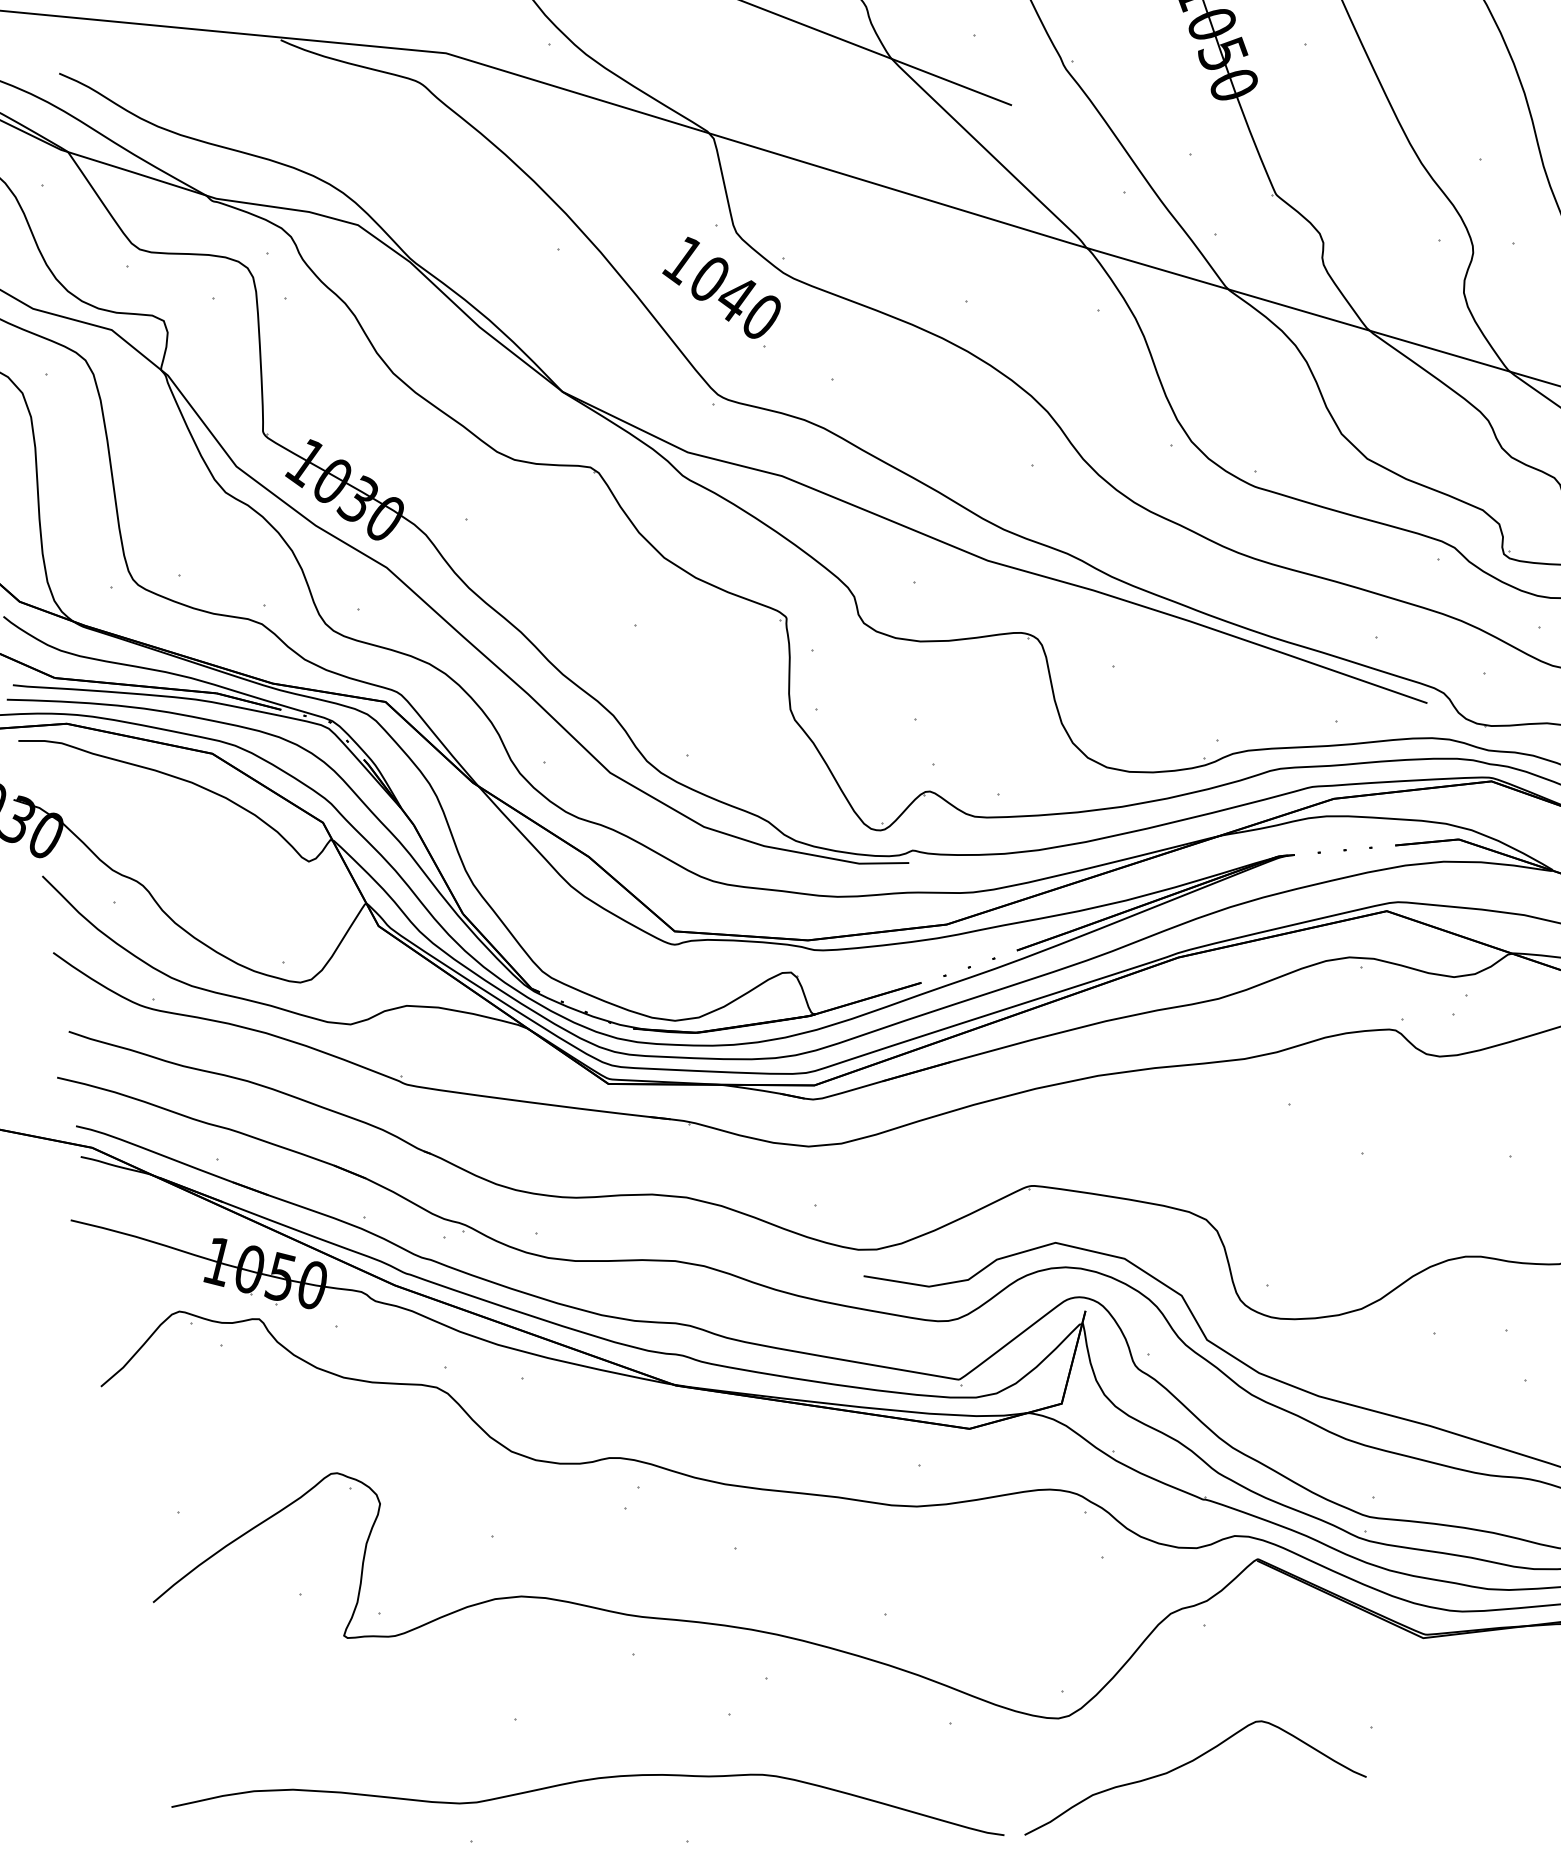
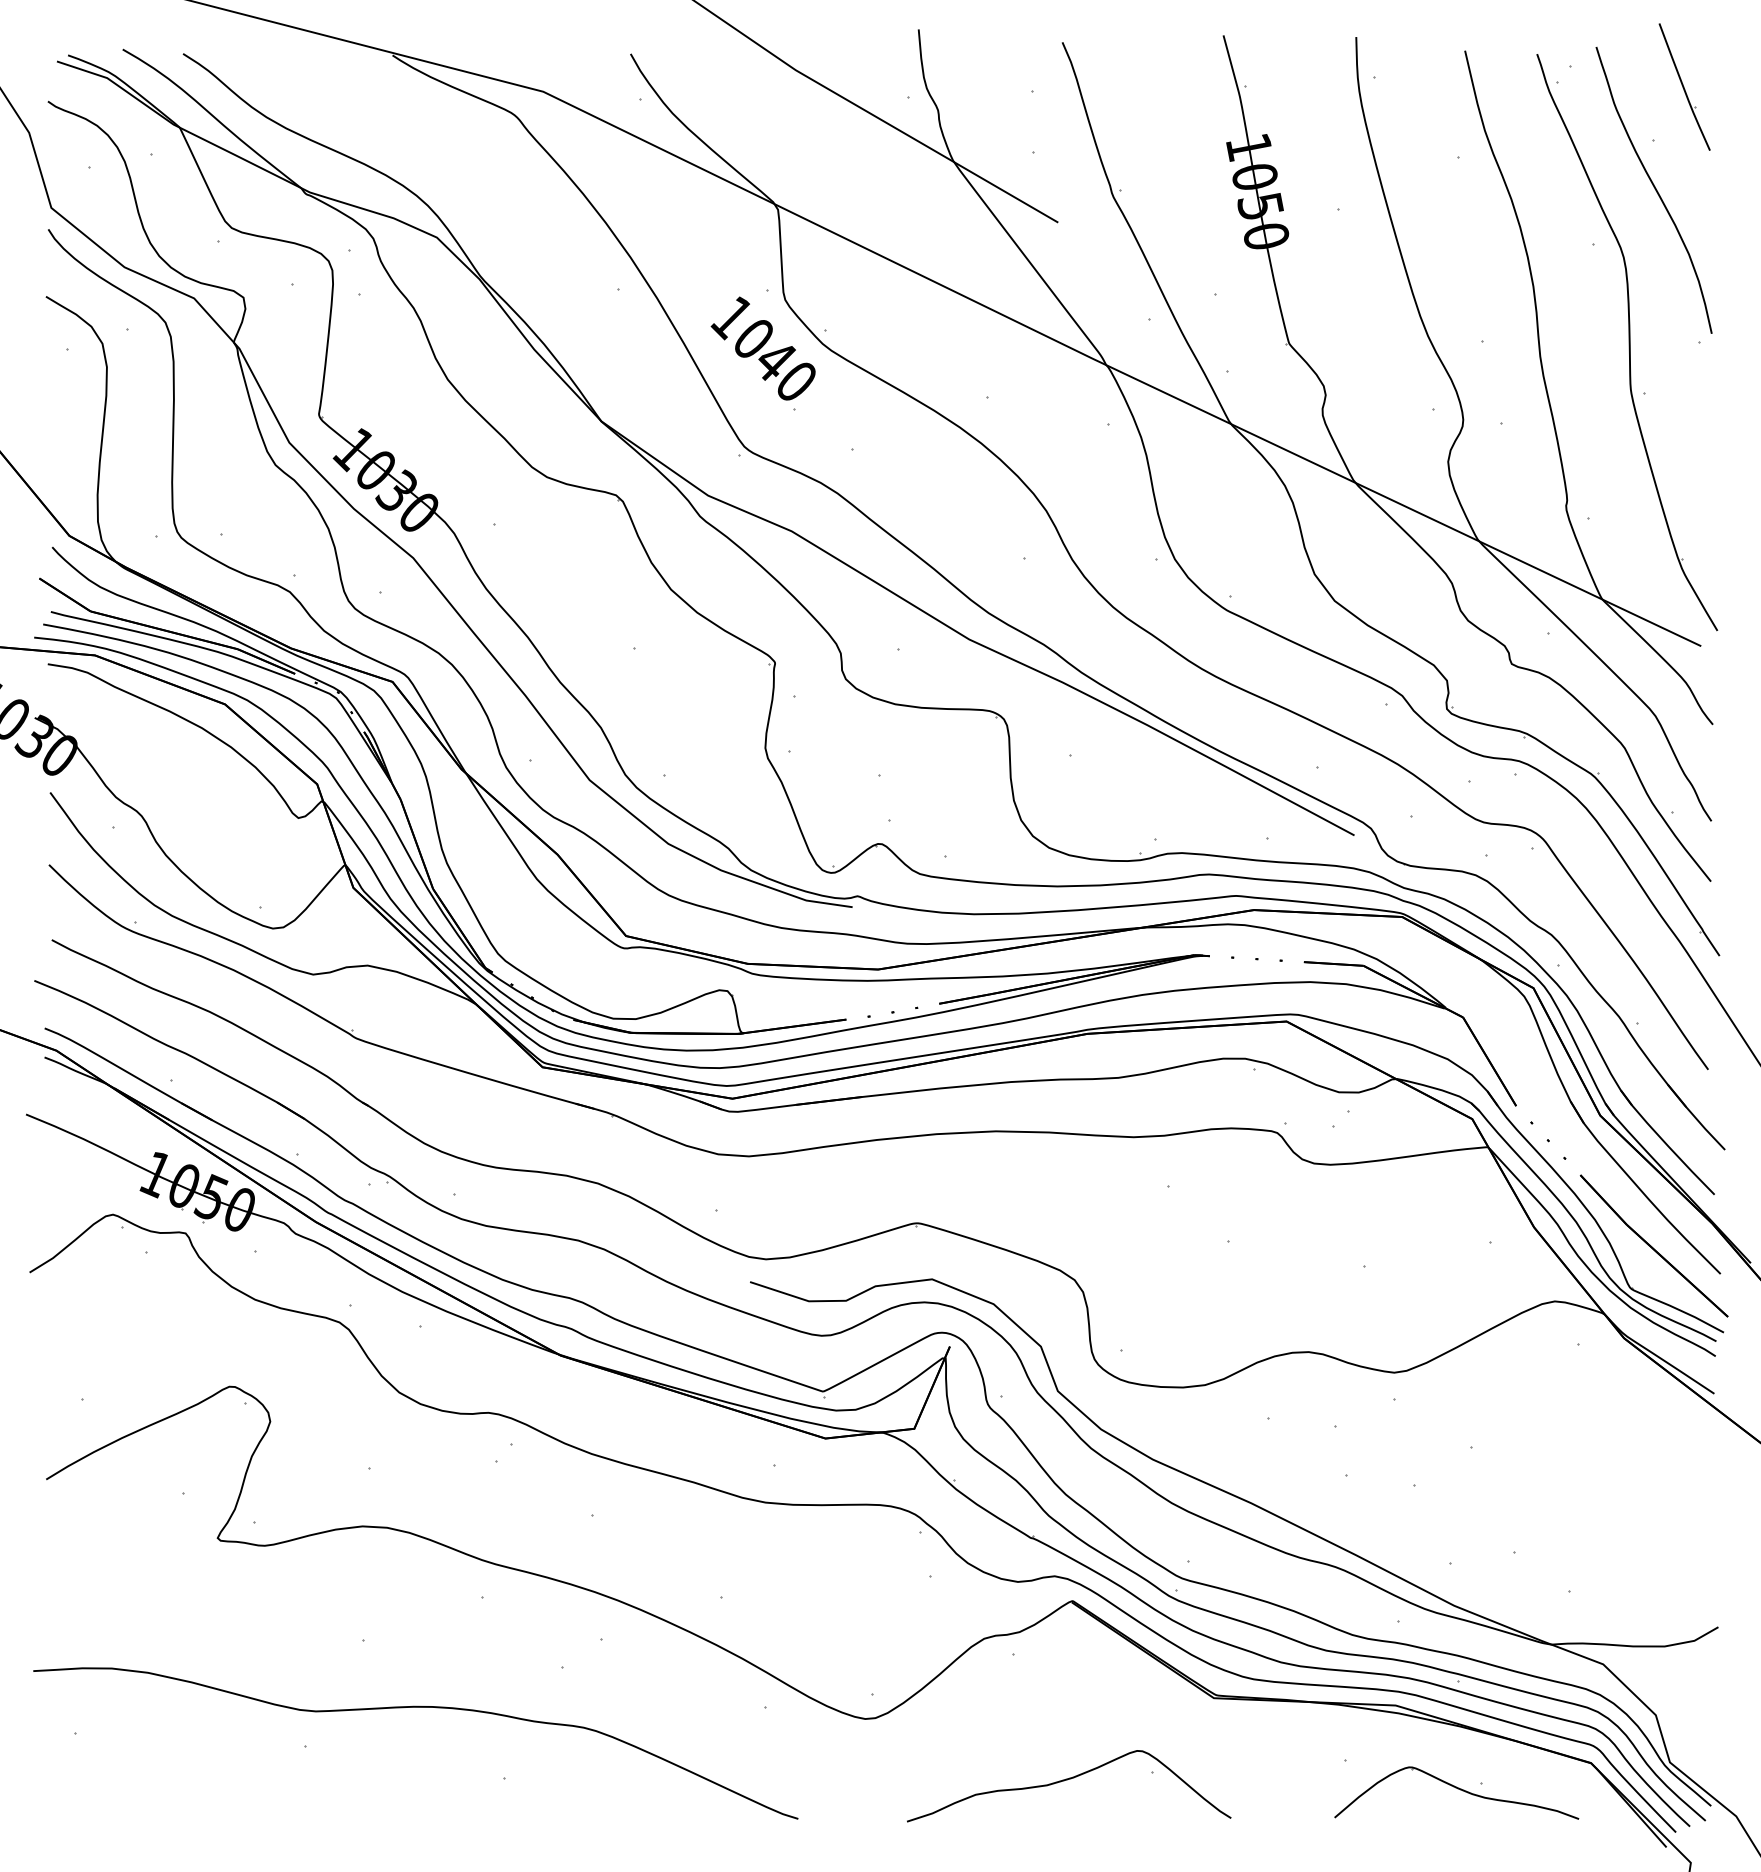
curve: (1187, 1764) -> (1067, 1780), moved

